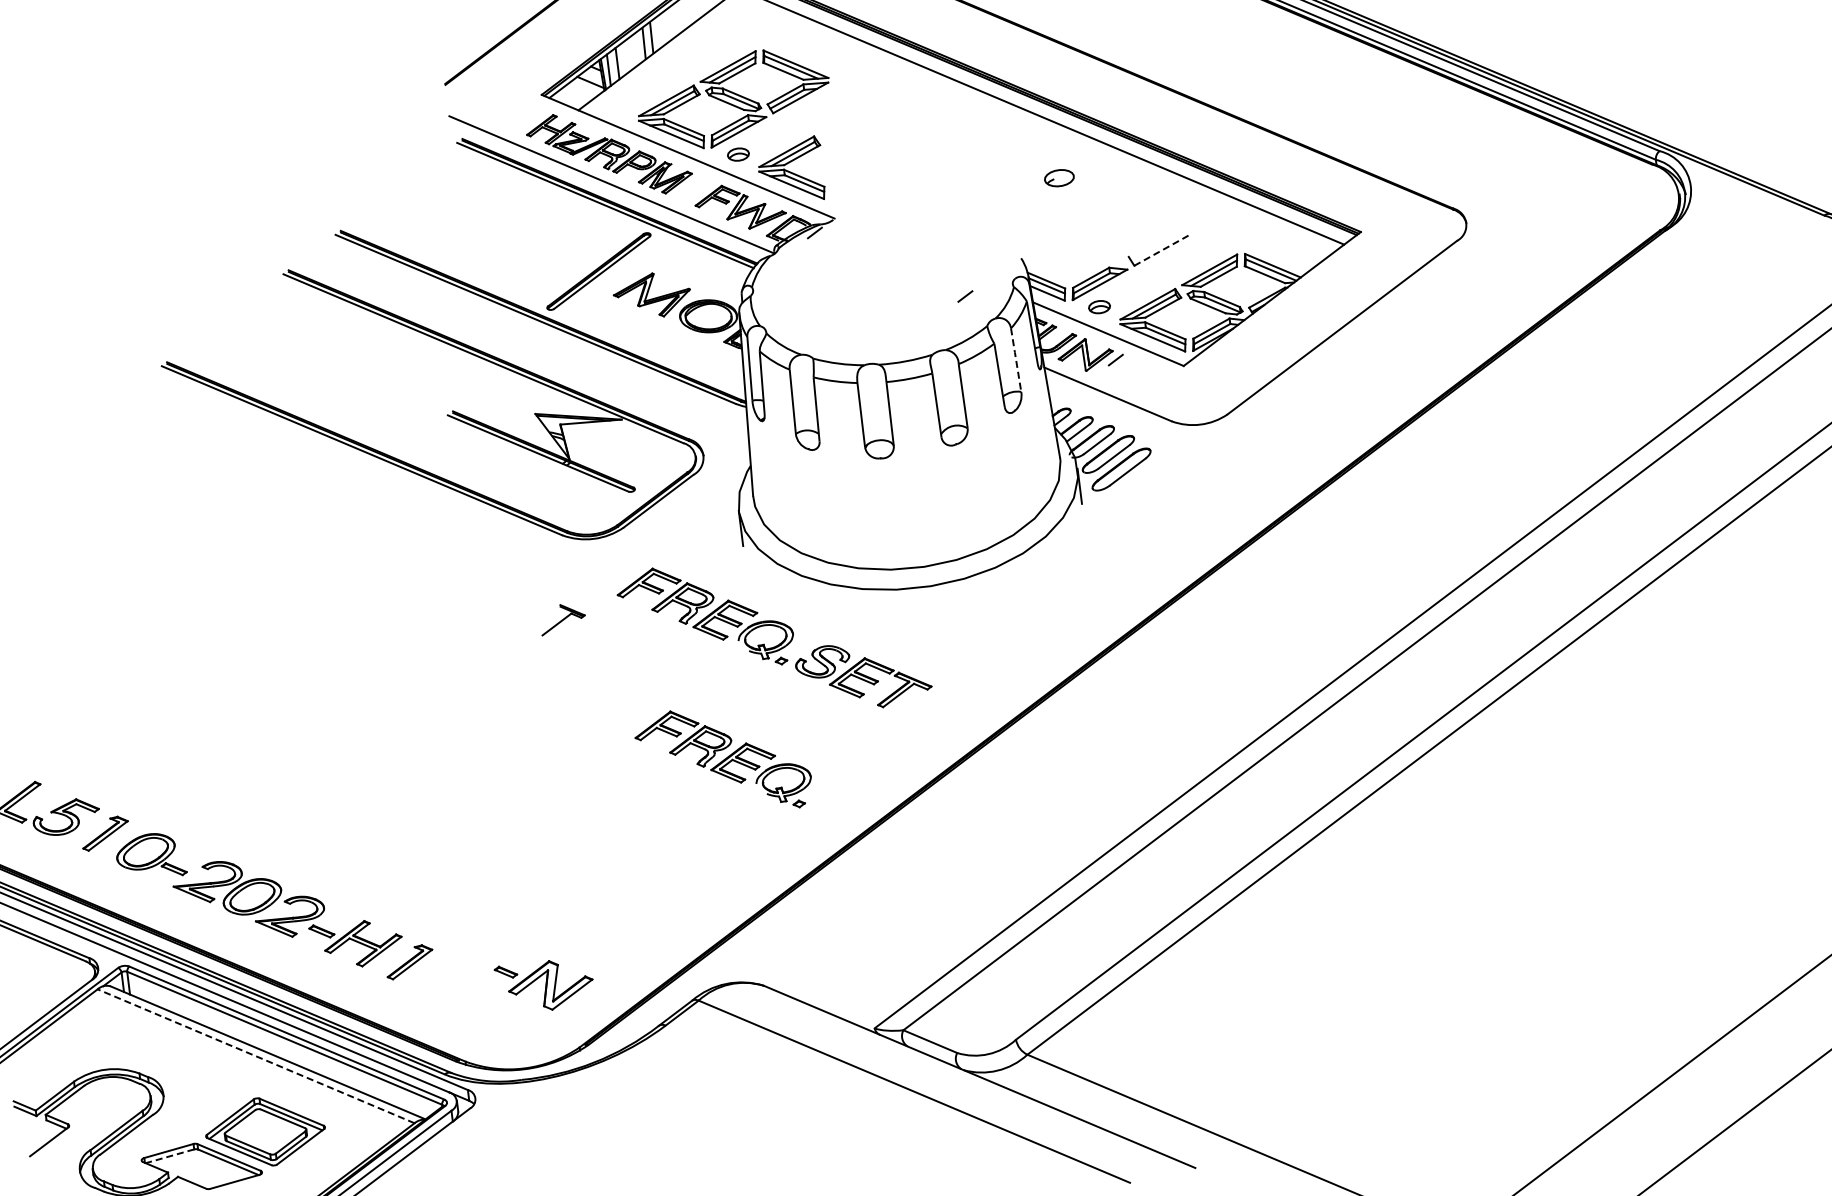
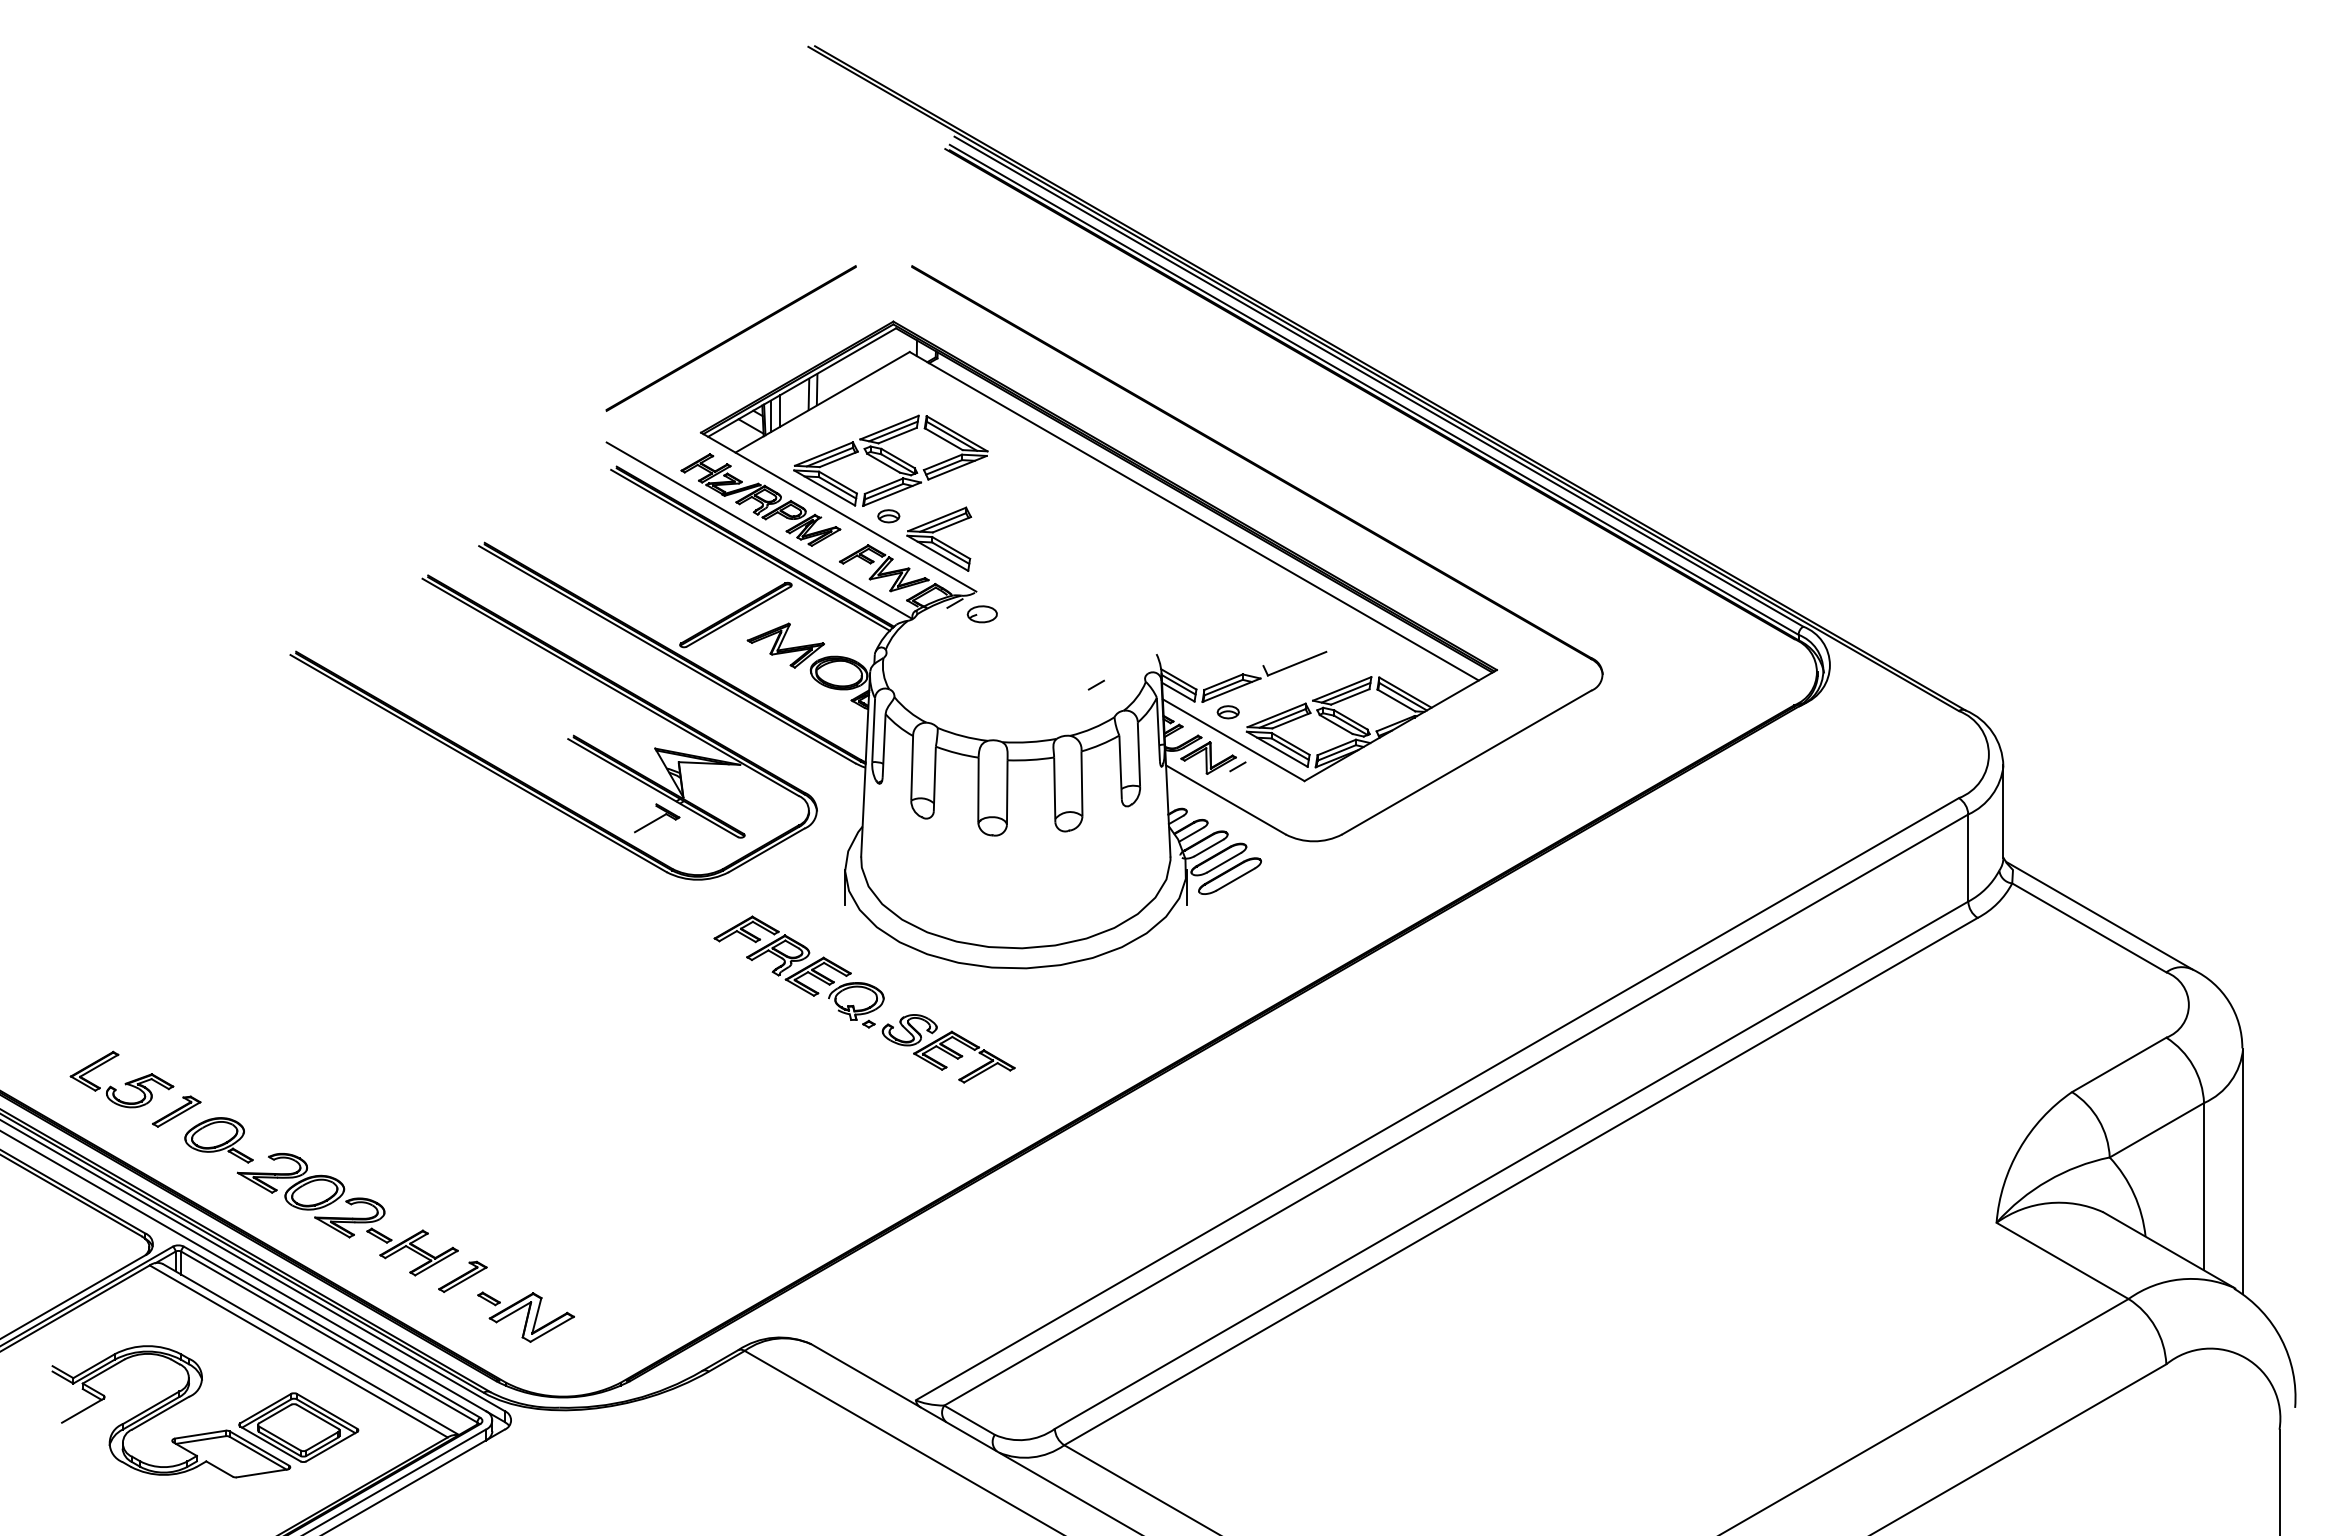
part: (1058, 178) -> (981, 614), moved
line: (1162, 250) -> (1297, 663), dashed -> solid
line: (1015, 360) -> (1138, 754), dashed -> solid
part: (563, 619) -> (657, 818), moved
part: (722, 760) -> (798, 1115), removed
part: (544, 985) -> (525, 1316), moved
line: (255, 1056) -> (298, 1351), dashed -> solid
line: (169, 1156) -> (200, 1440), dashed -> solid

